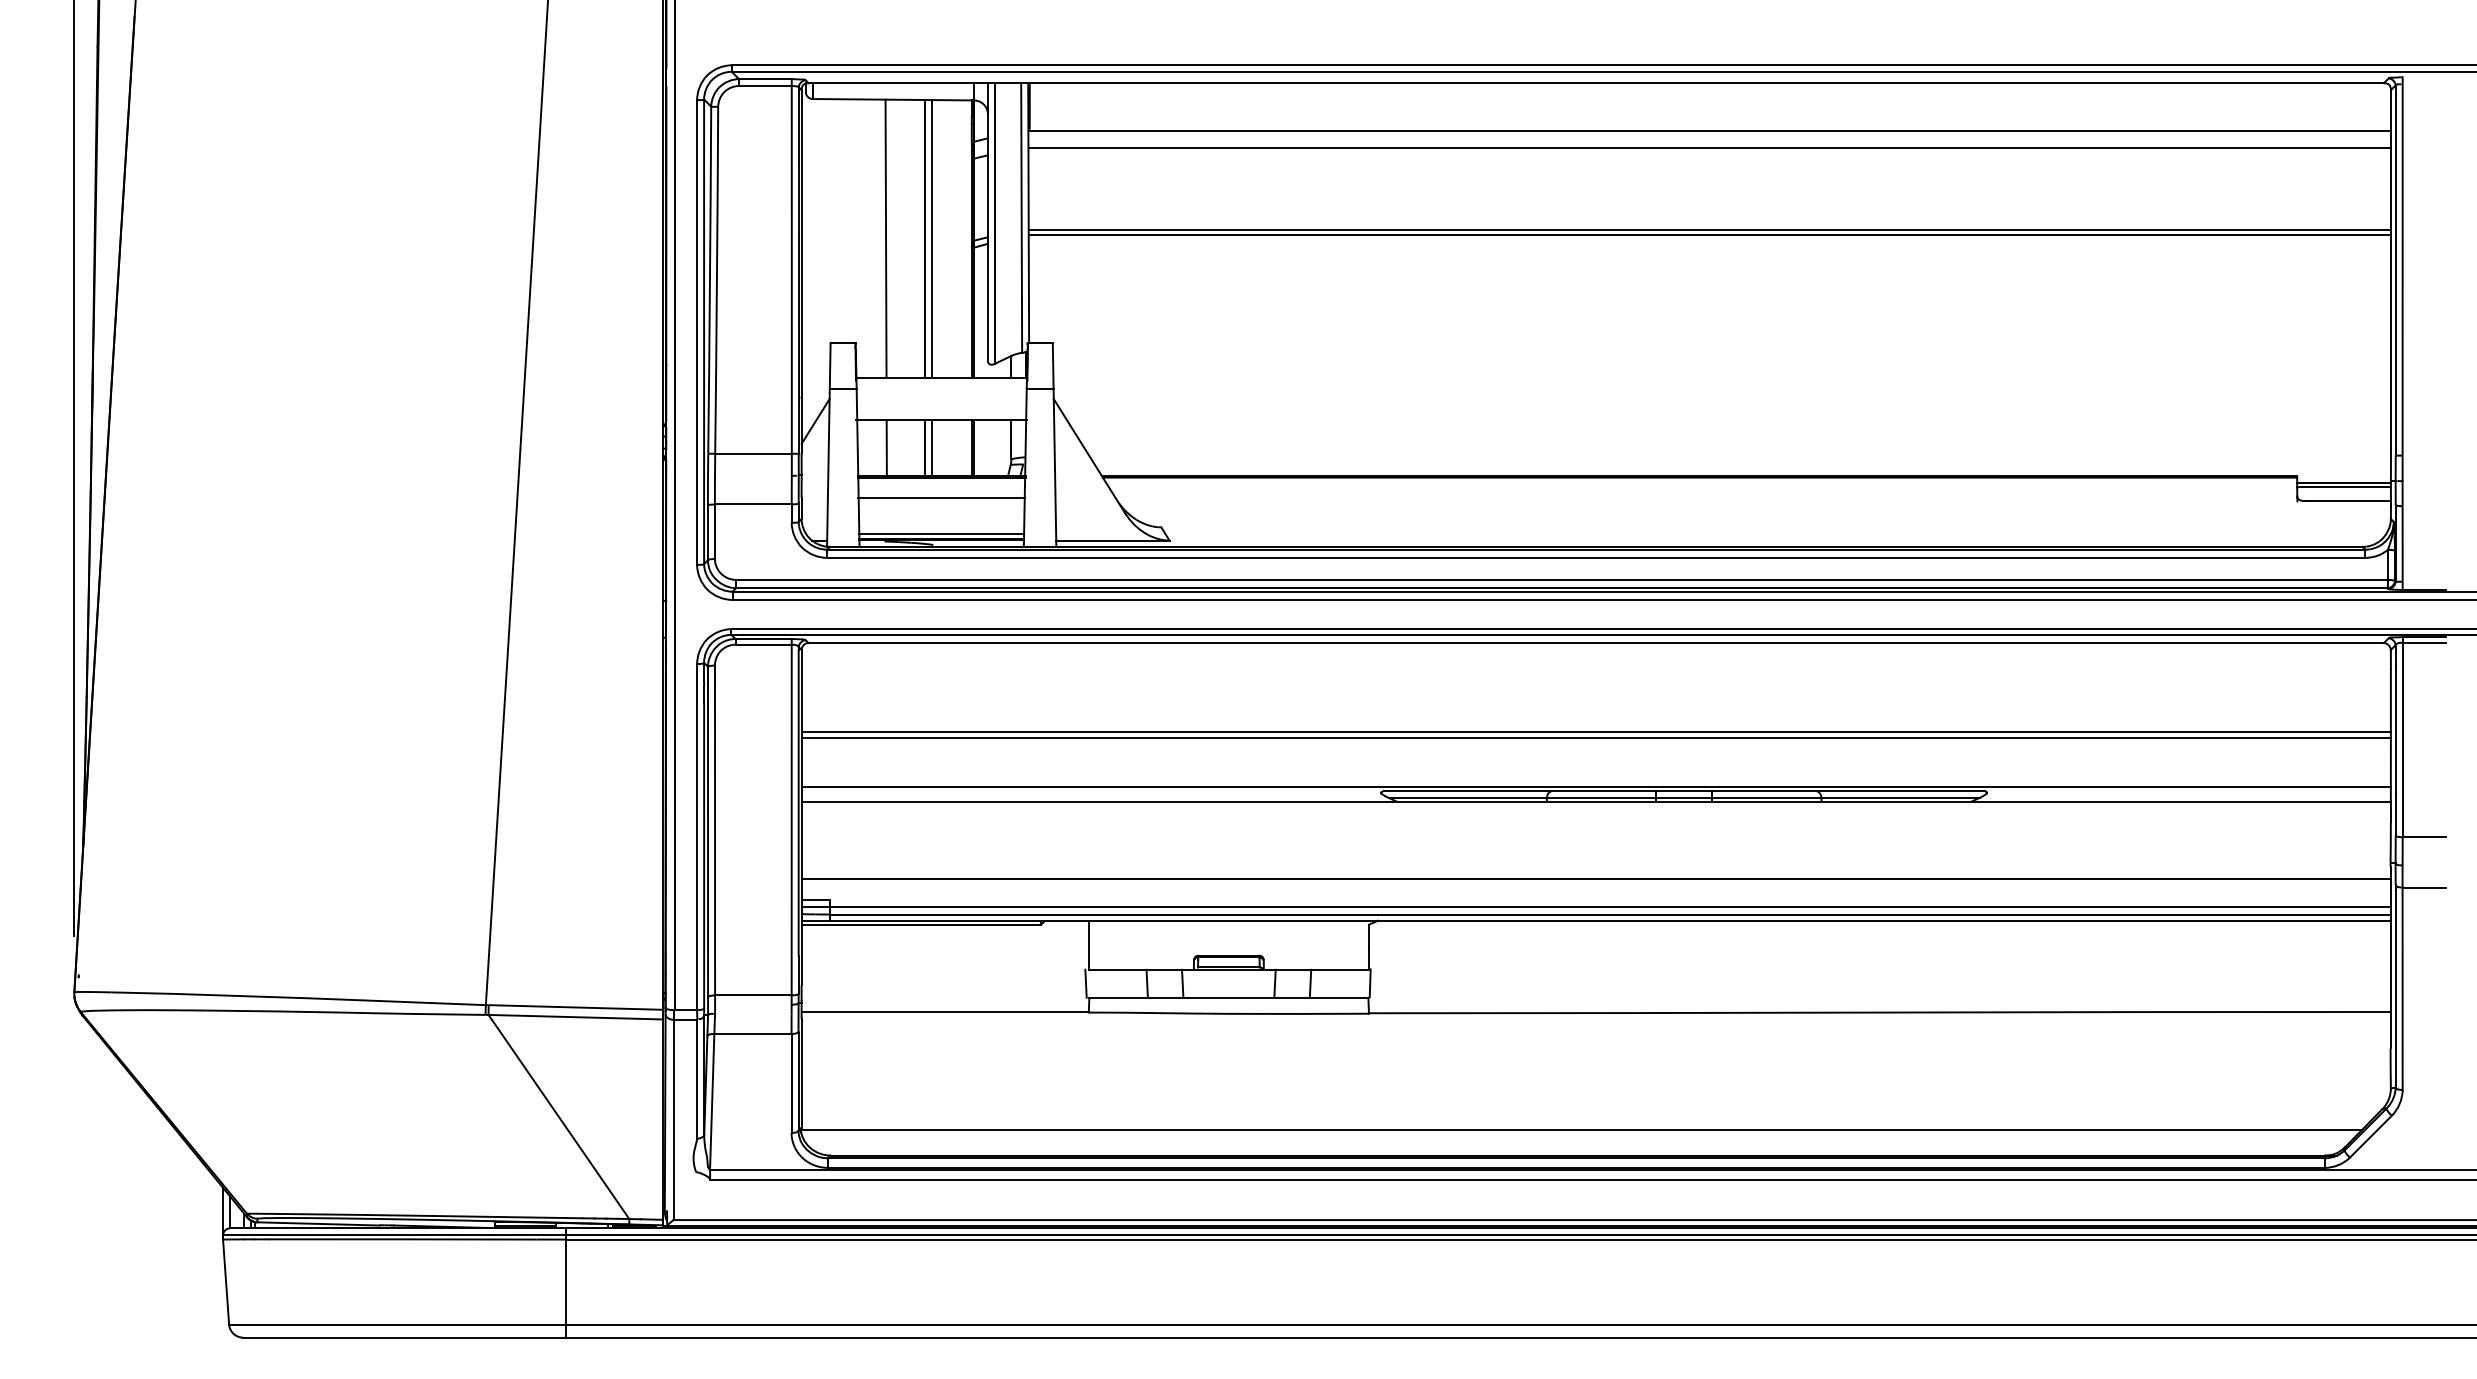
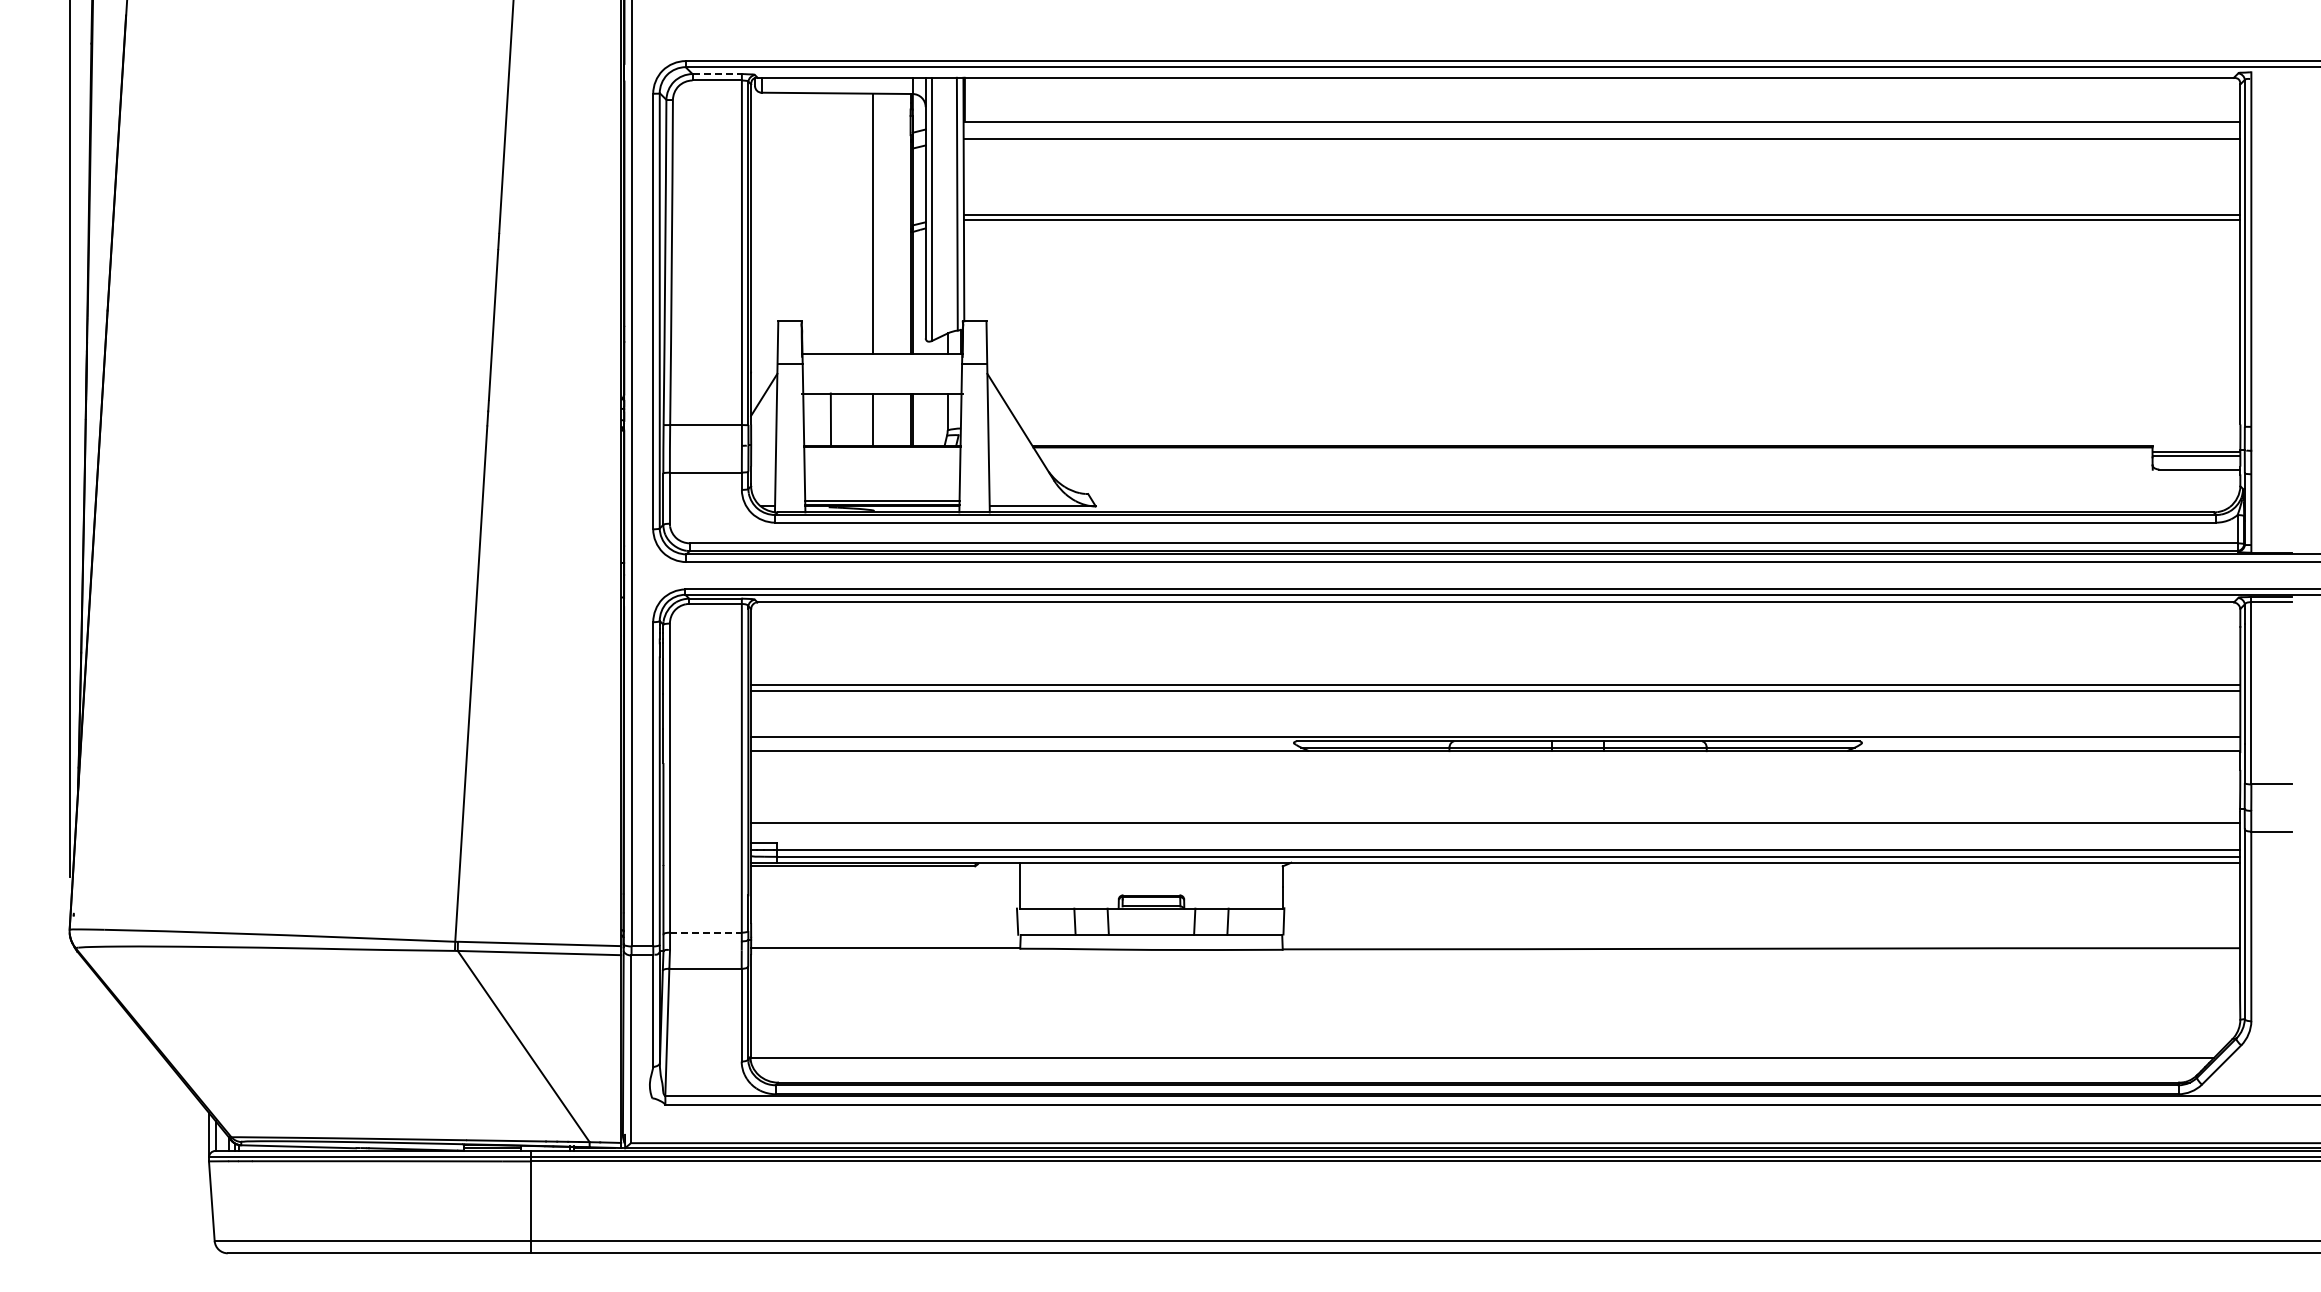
line: (765, 79) -> (717, 74), solid -> dashed
line: (885, 238) -> (829, 223), removed
line: (924, 238) -> (866, 223), removed
line: (924, 447) -> (866, 419), removed
line: (941, 497) -> (882, 466), removed
line: (752, 995) -> (705, 932), solid -> dashed

